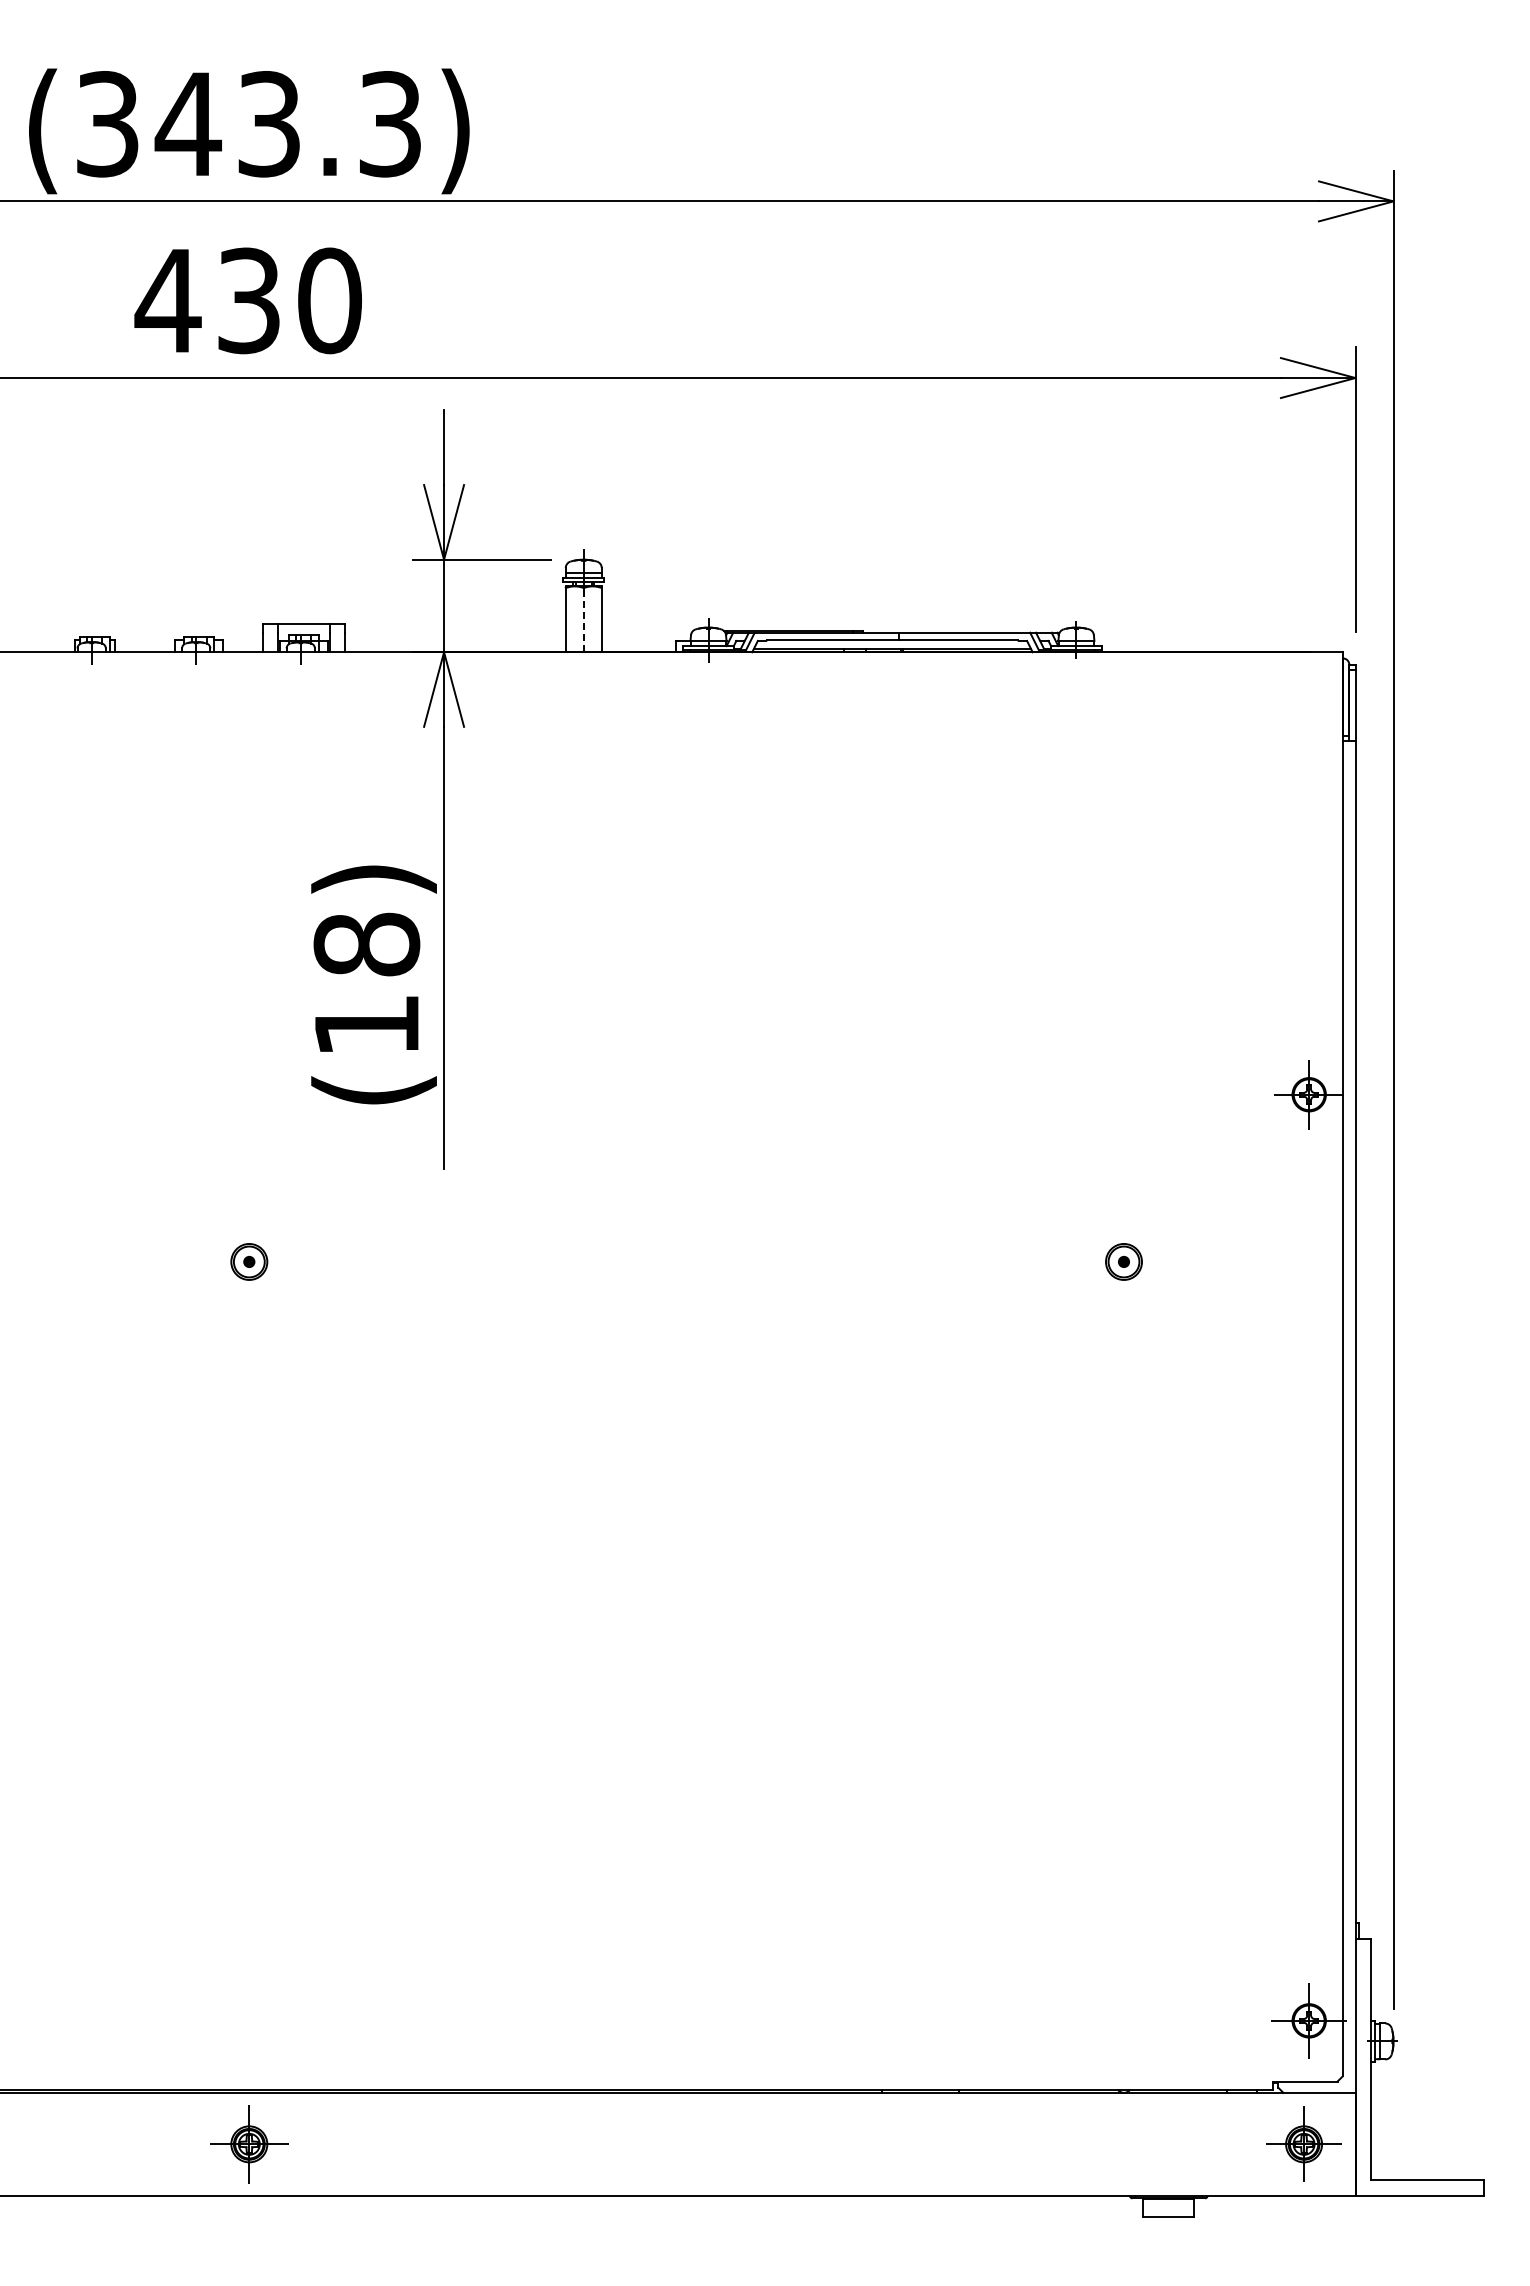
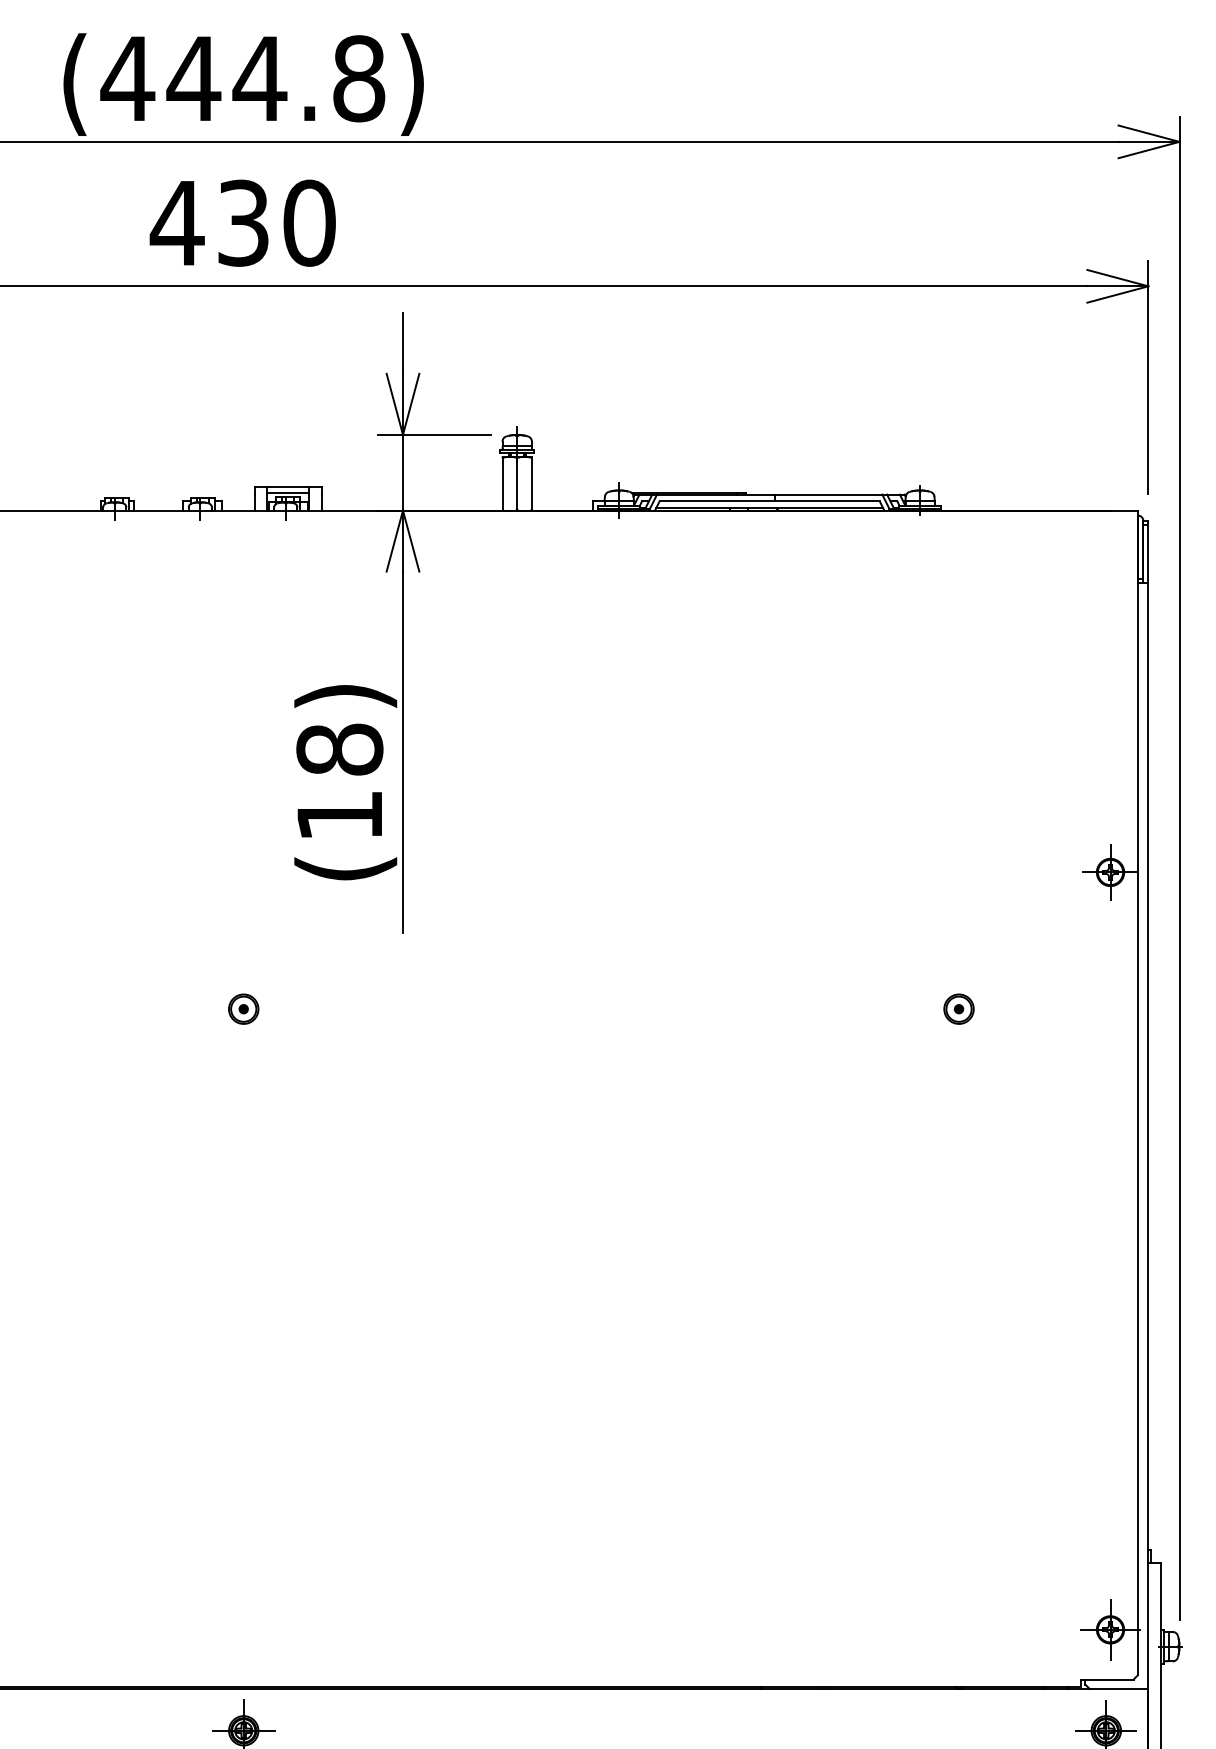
text: (247, 124) -> (242, 78), (343.3) -> (444.8)
line: (583, 619) -> (517, 483), dashed -> solid
line: (303, 630) -> (288, 492), added

